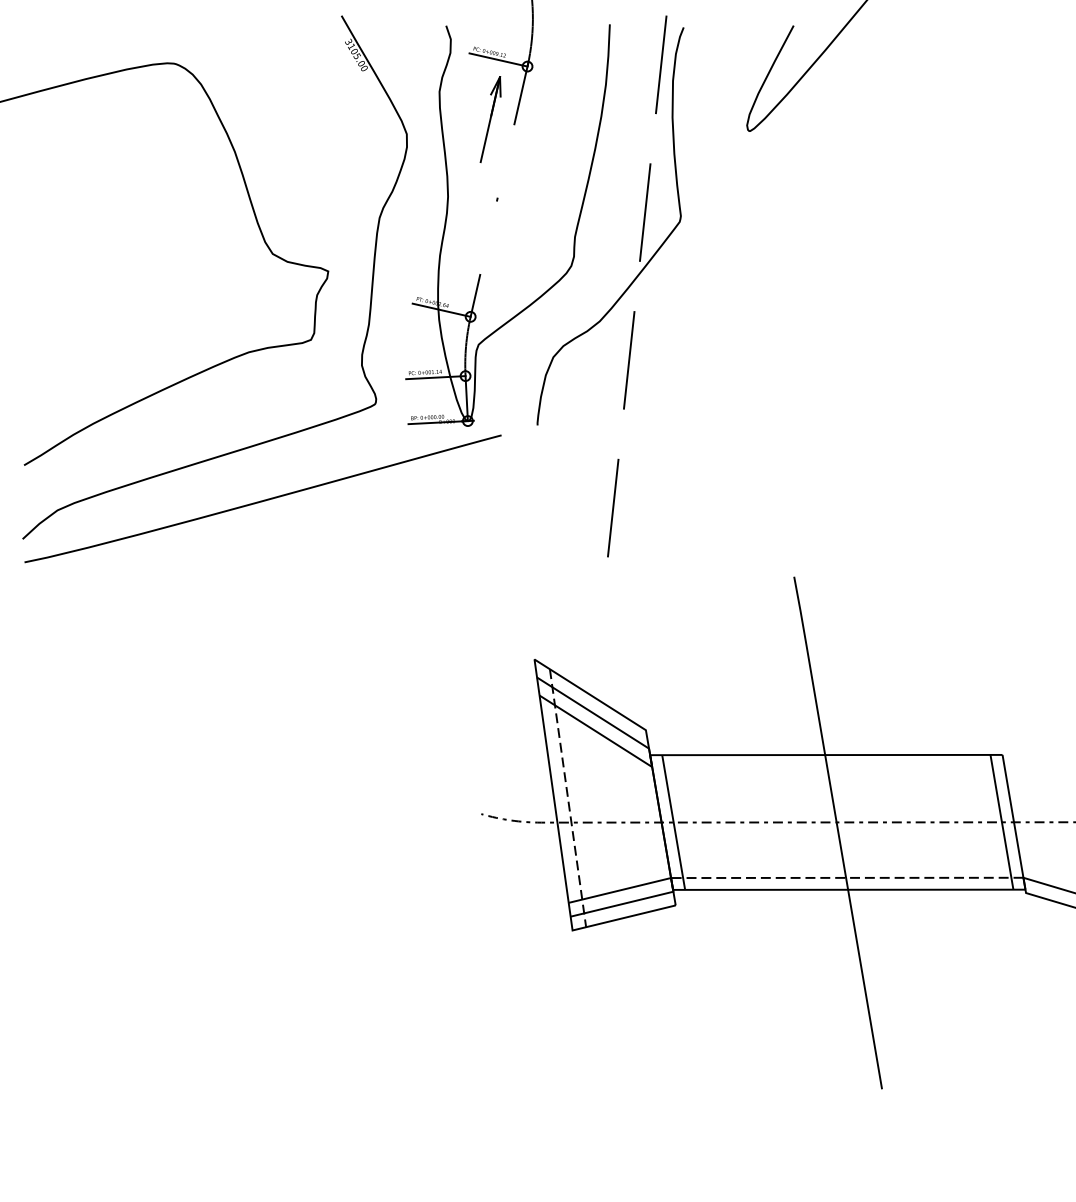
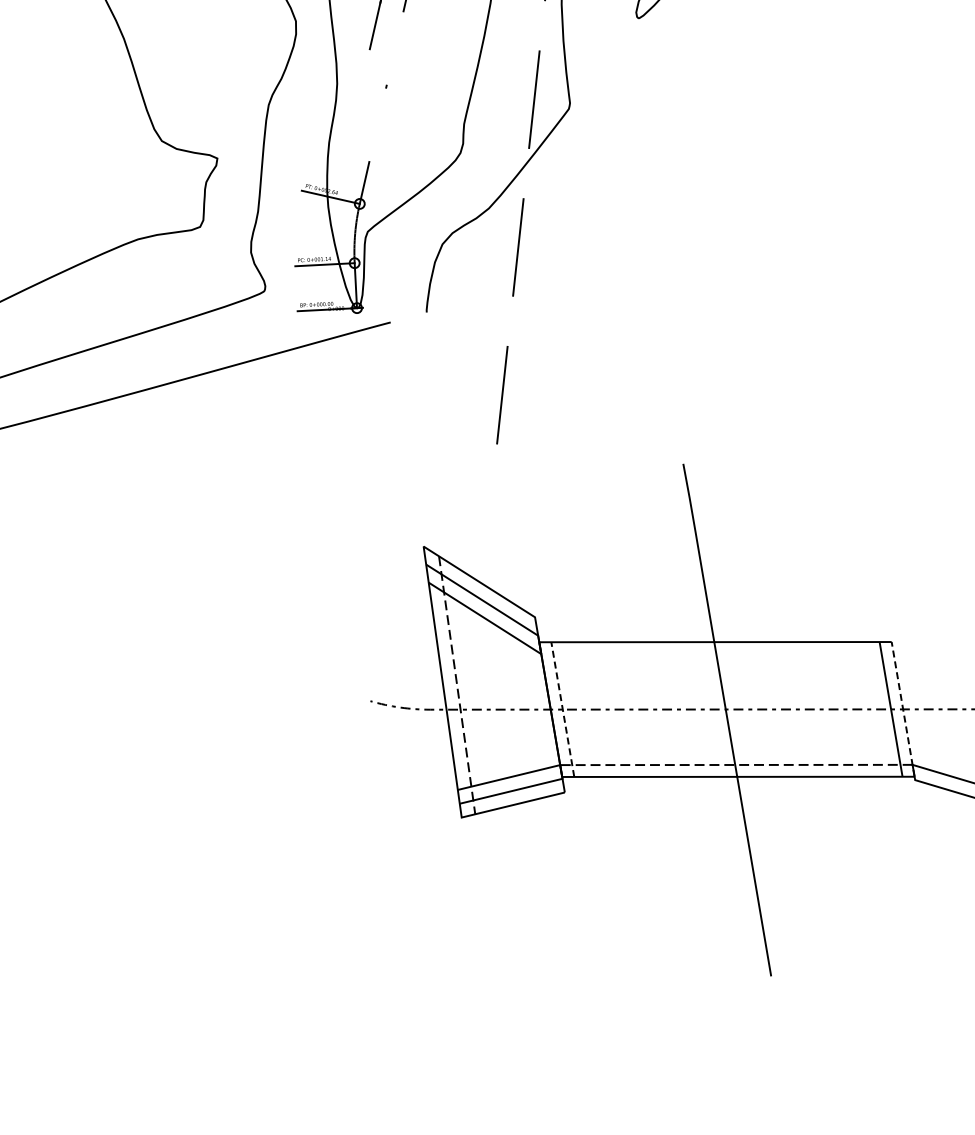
line: (1013, 821) -> (902, 708), solid -> dashed
line: (673, 822) -> (562, 709), solid -> dashed

